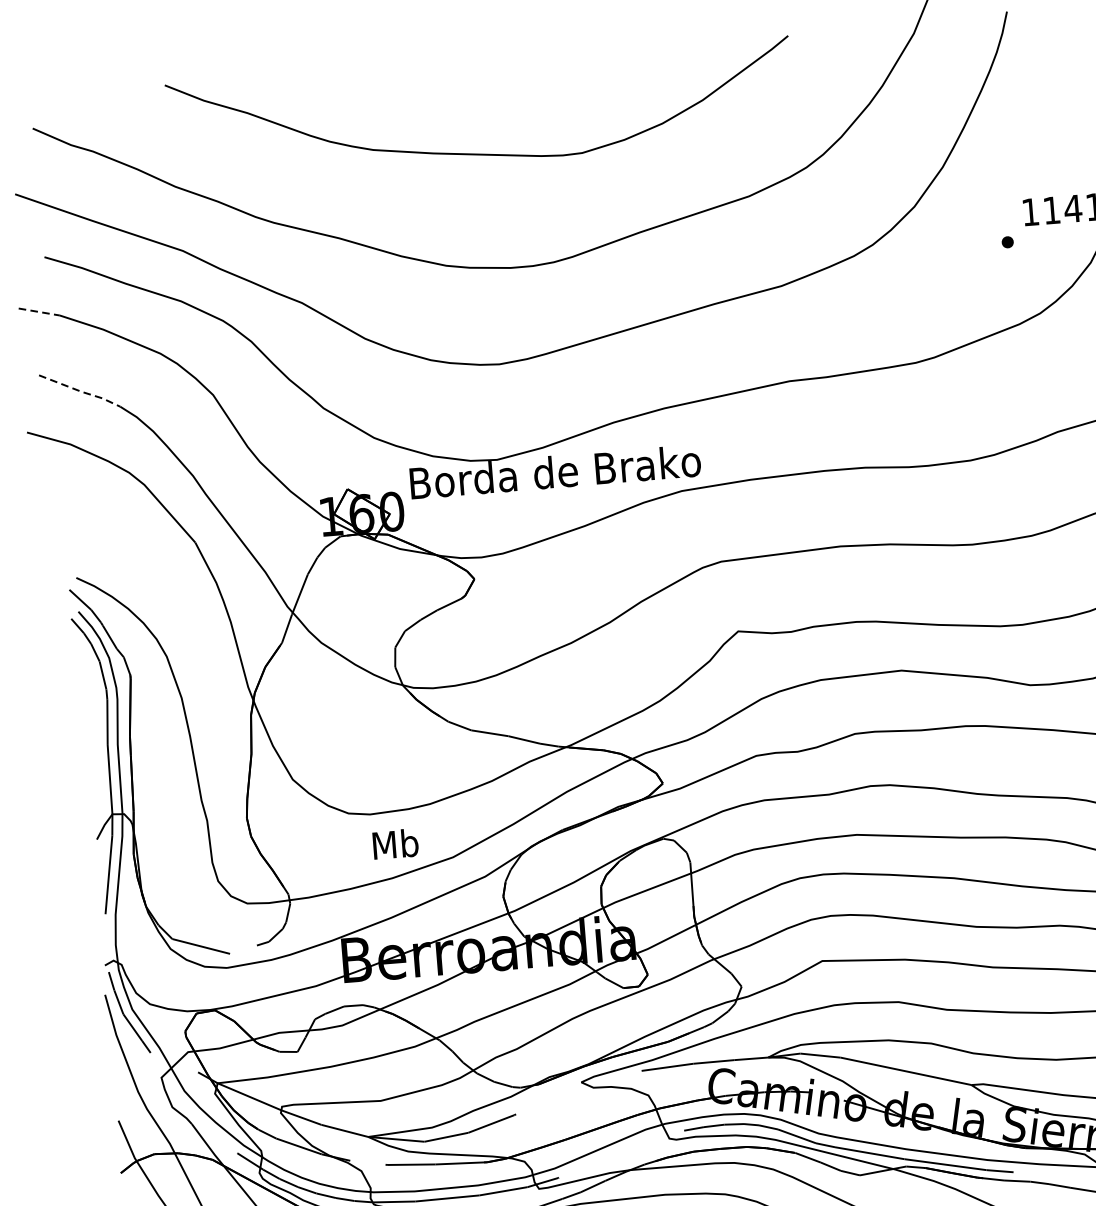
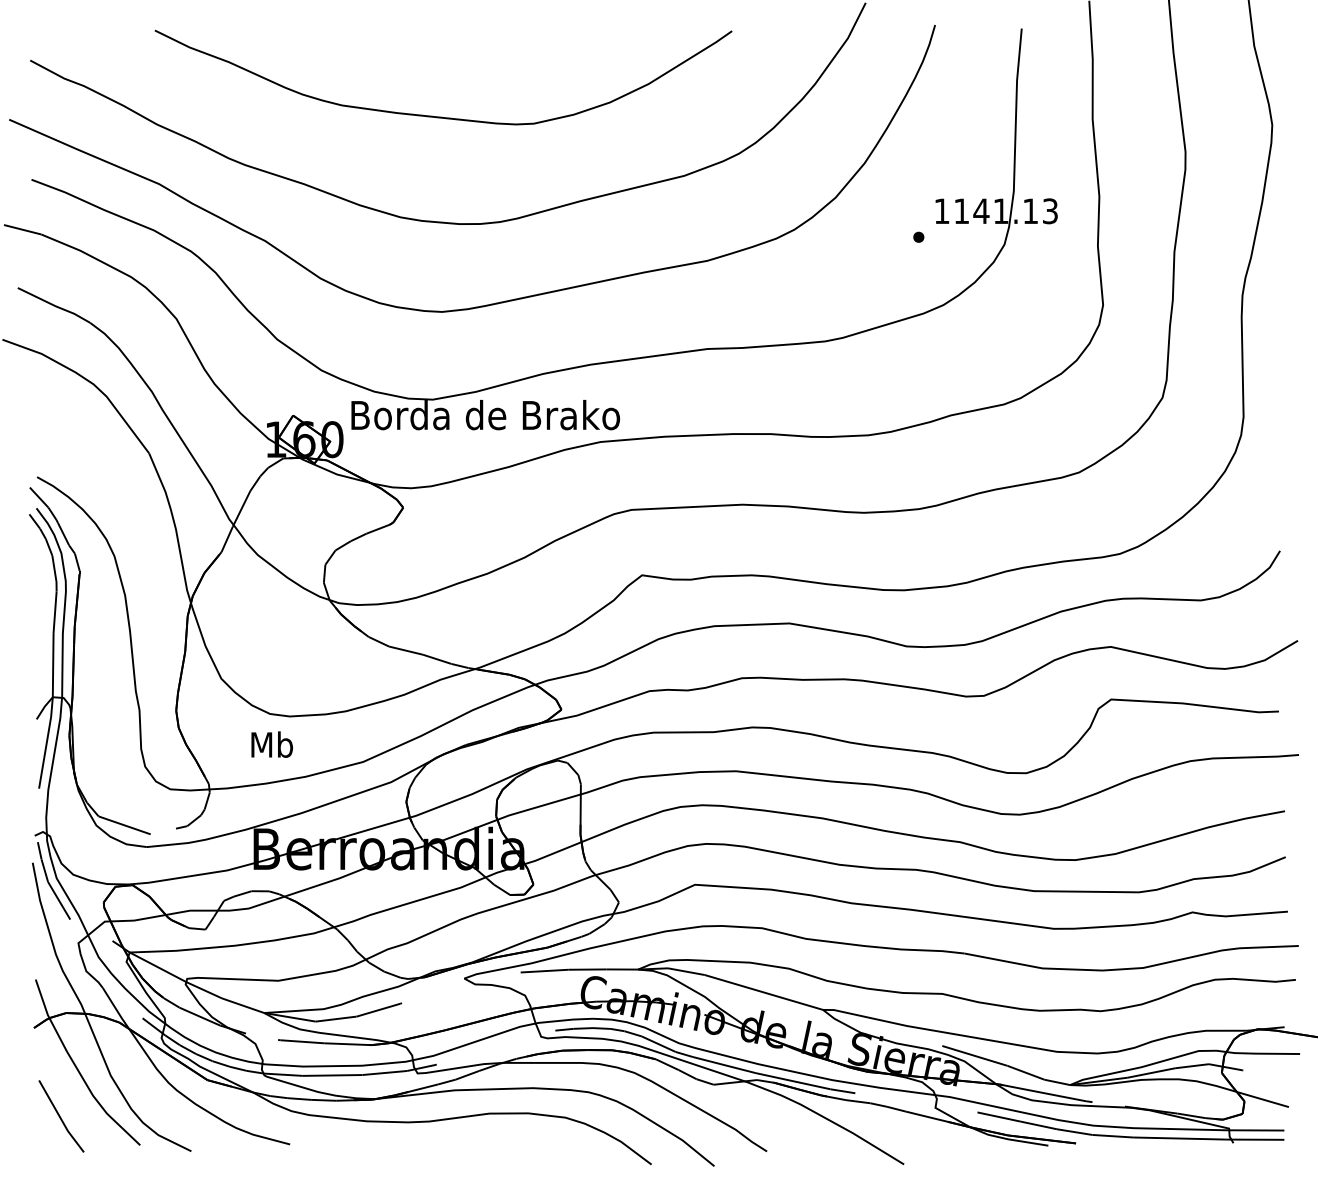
line: (40, 311) -> (23, 229), dashed -> solid
line: (80, 391) -> (54, 305), dashed -> solid
text: (394, 844) -> (271, 744), moved

